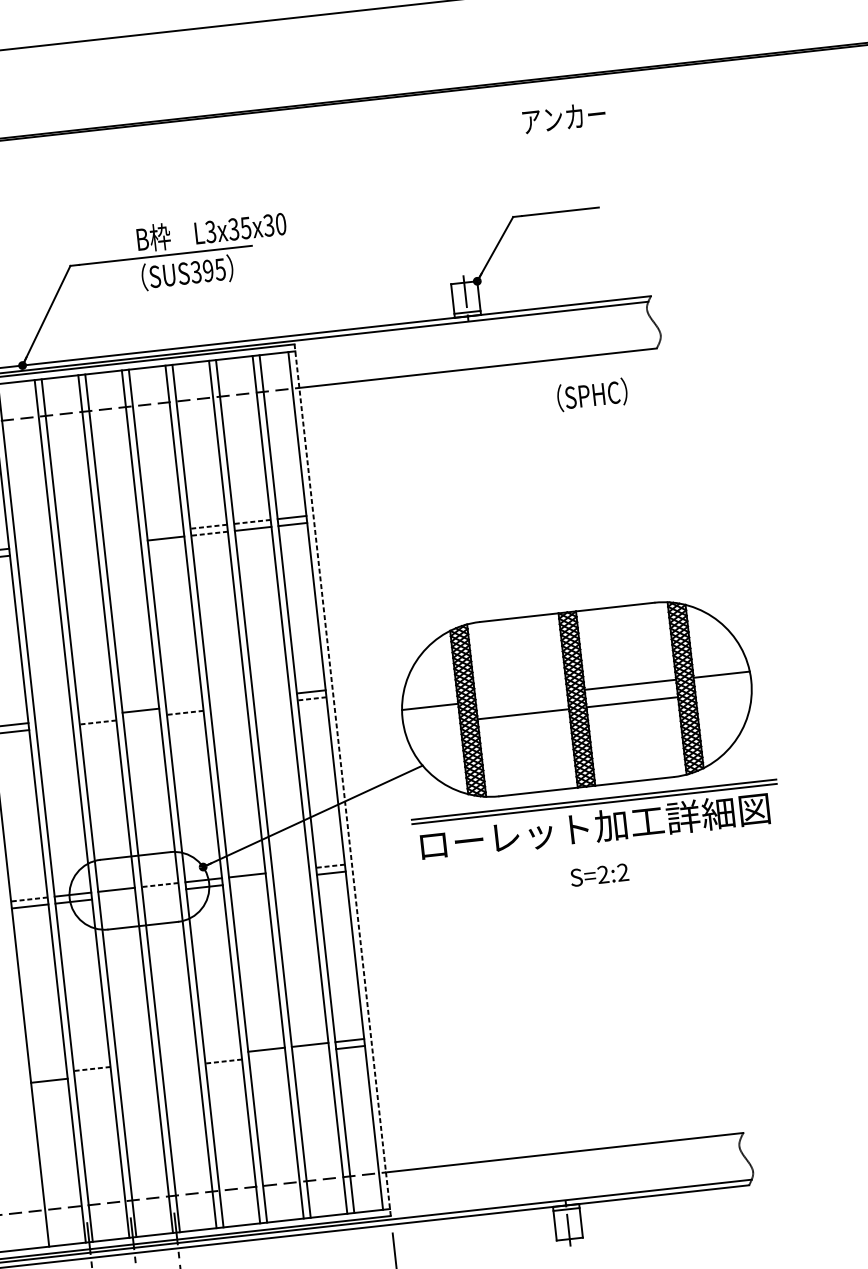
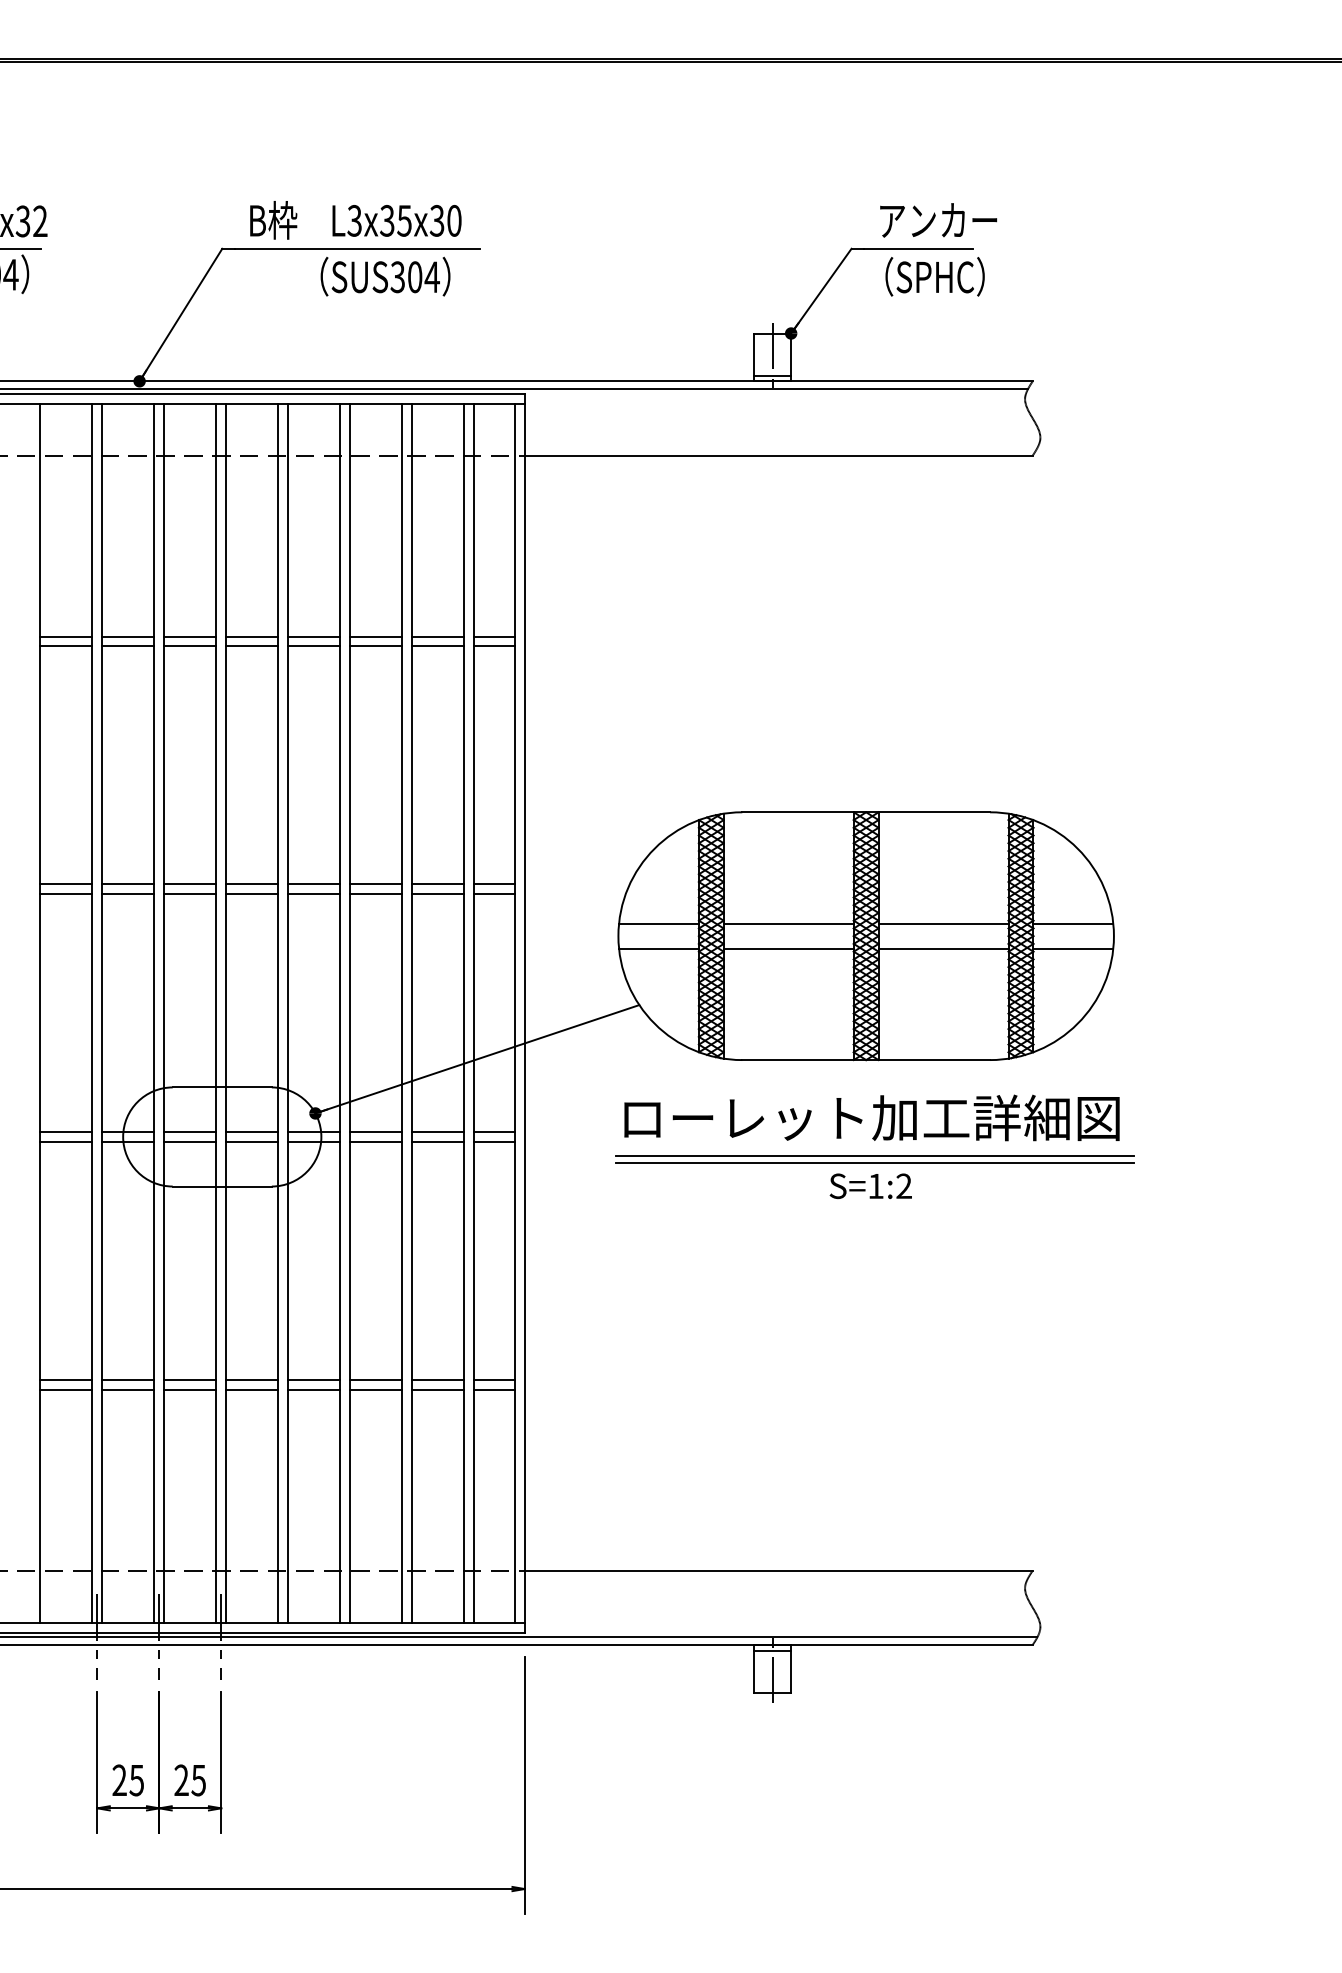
text: (564, 117) -> (938, 220), moved
text: (211, 231) -> (355, 220), moved
text: (214, 270) -> (423, 277), SUS395 -> SUS304
text: (591, 394) -> (934, 276), moved
line: (251, 521) -> (437, 636), dashed -> solid
line: (208, 526) -> (375, 636), dashed -> solid
line: (165, 531) -> (314, 636), added
line: (209, 533) -> (375, 646), dashed -> solid
line: (121, 536) -> (252, 636), added
line: (78, 541) -> (190, 636), added
line: (122, 543) -> (252, 646), added
line: (34, 545) -> (128, 636), added
line: (78, 548) -> (190, 646), added
line: (35, 553) -> (128, 646), added
line: (723, 692) -> (1073, 948), added
line: (271, 696) -> (438, 884), added
line: (521, 696) -> (788, 923), added
line: (311, 699) -> (493, 894), dashed -> solid
line: (228, 701) -> (376, 884), added
line: (272, 703) -> (438, 894), added
line: (184, 706) -> (314, 884), added
line: (229, 708) -> (376, 894), added
line: (184, 713) -> (313, 894), dashed -> solid
line: (97, 715) -> (190, 884), added
line: (141, 717) -> (252, 894), added
line: (53, 720) -> (128, 884), added
line: (97, 722) -> (189, 894), dashed -> solid
line: (431, 724) -> (658, 948), added
line: (54, 727) -> (128, 894), added
line: (342, 779) -> (524, 1012), dashed -> solid
part: (594, 801) -> (874, 1159), moved
line: (329, 866) -> (493, 1132), dashed -> solid
line: (291, 870) -> (438, 1132), added
text: (602, 874) -> (875, 1185), S=2:2 -> S=1:2
line: (291, 877) -> (438, 1141), added
line: (248, 882) -> (376, 1141), added
line: (159, 885) -> (251, 1132), dashed -> solid
line: (161, 891) -> (252, 1141), added
line: (117, 896) -> (190, 1141), added
line: (28, 899) -> (65, 1132), dashed -> solid
line: (311, 1051) -> (438, 1389), added
line: (223, 1054) -> (314, 1379), added
line: (267, 1056) -> (376, 1389), added
line: (179, 1059) -> (252, 1379), added
line: (223, 1061) -> (313, 1389), dashed -> solid
line: (135, 1063) -> (190, 1379), added
line: (180, 1066) -> (252, 1389), added
line: (91, 1068) -> (127, 1379), dashed -> solid
line: (136, 1070) -> (190, 1389), added
line: (48, 1073) -> (66, 1379), added
line: (93, 1075) -> (128, 1389), added

